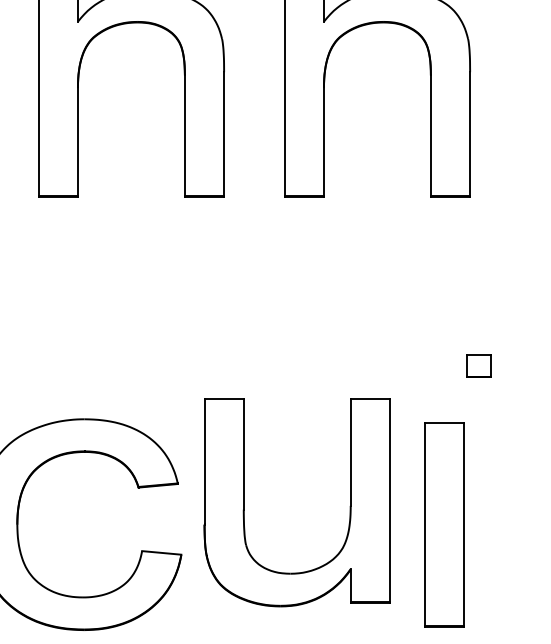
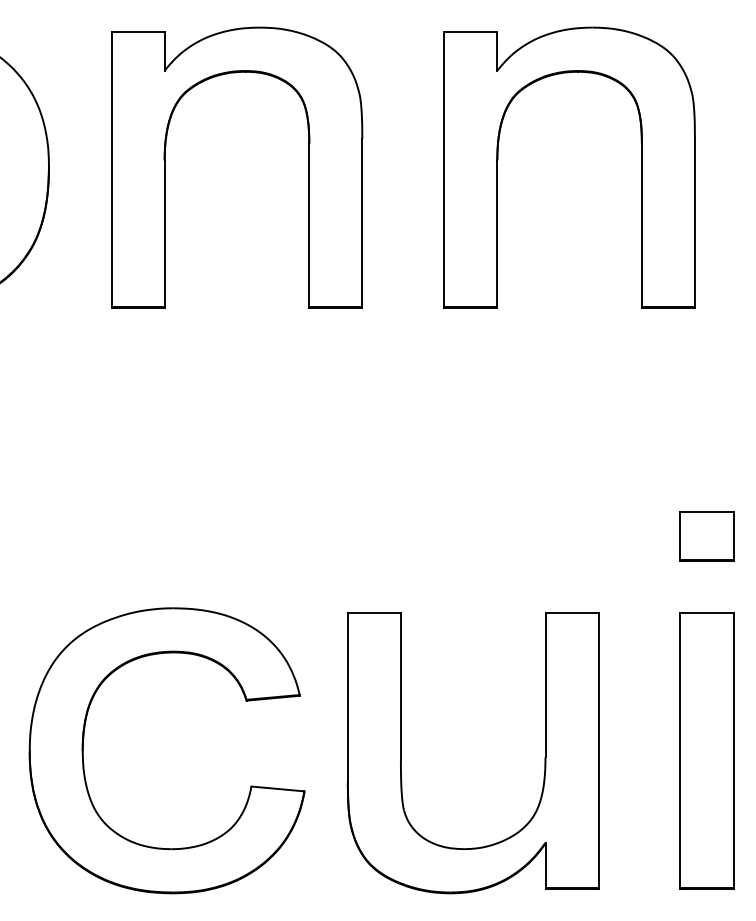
part: (478, 366) -> (706, 536), size x1.67
part: (244, 503) -> (401, 753), moved
part: (443, 524) -> (706, 750), moved

